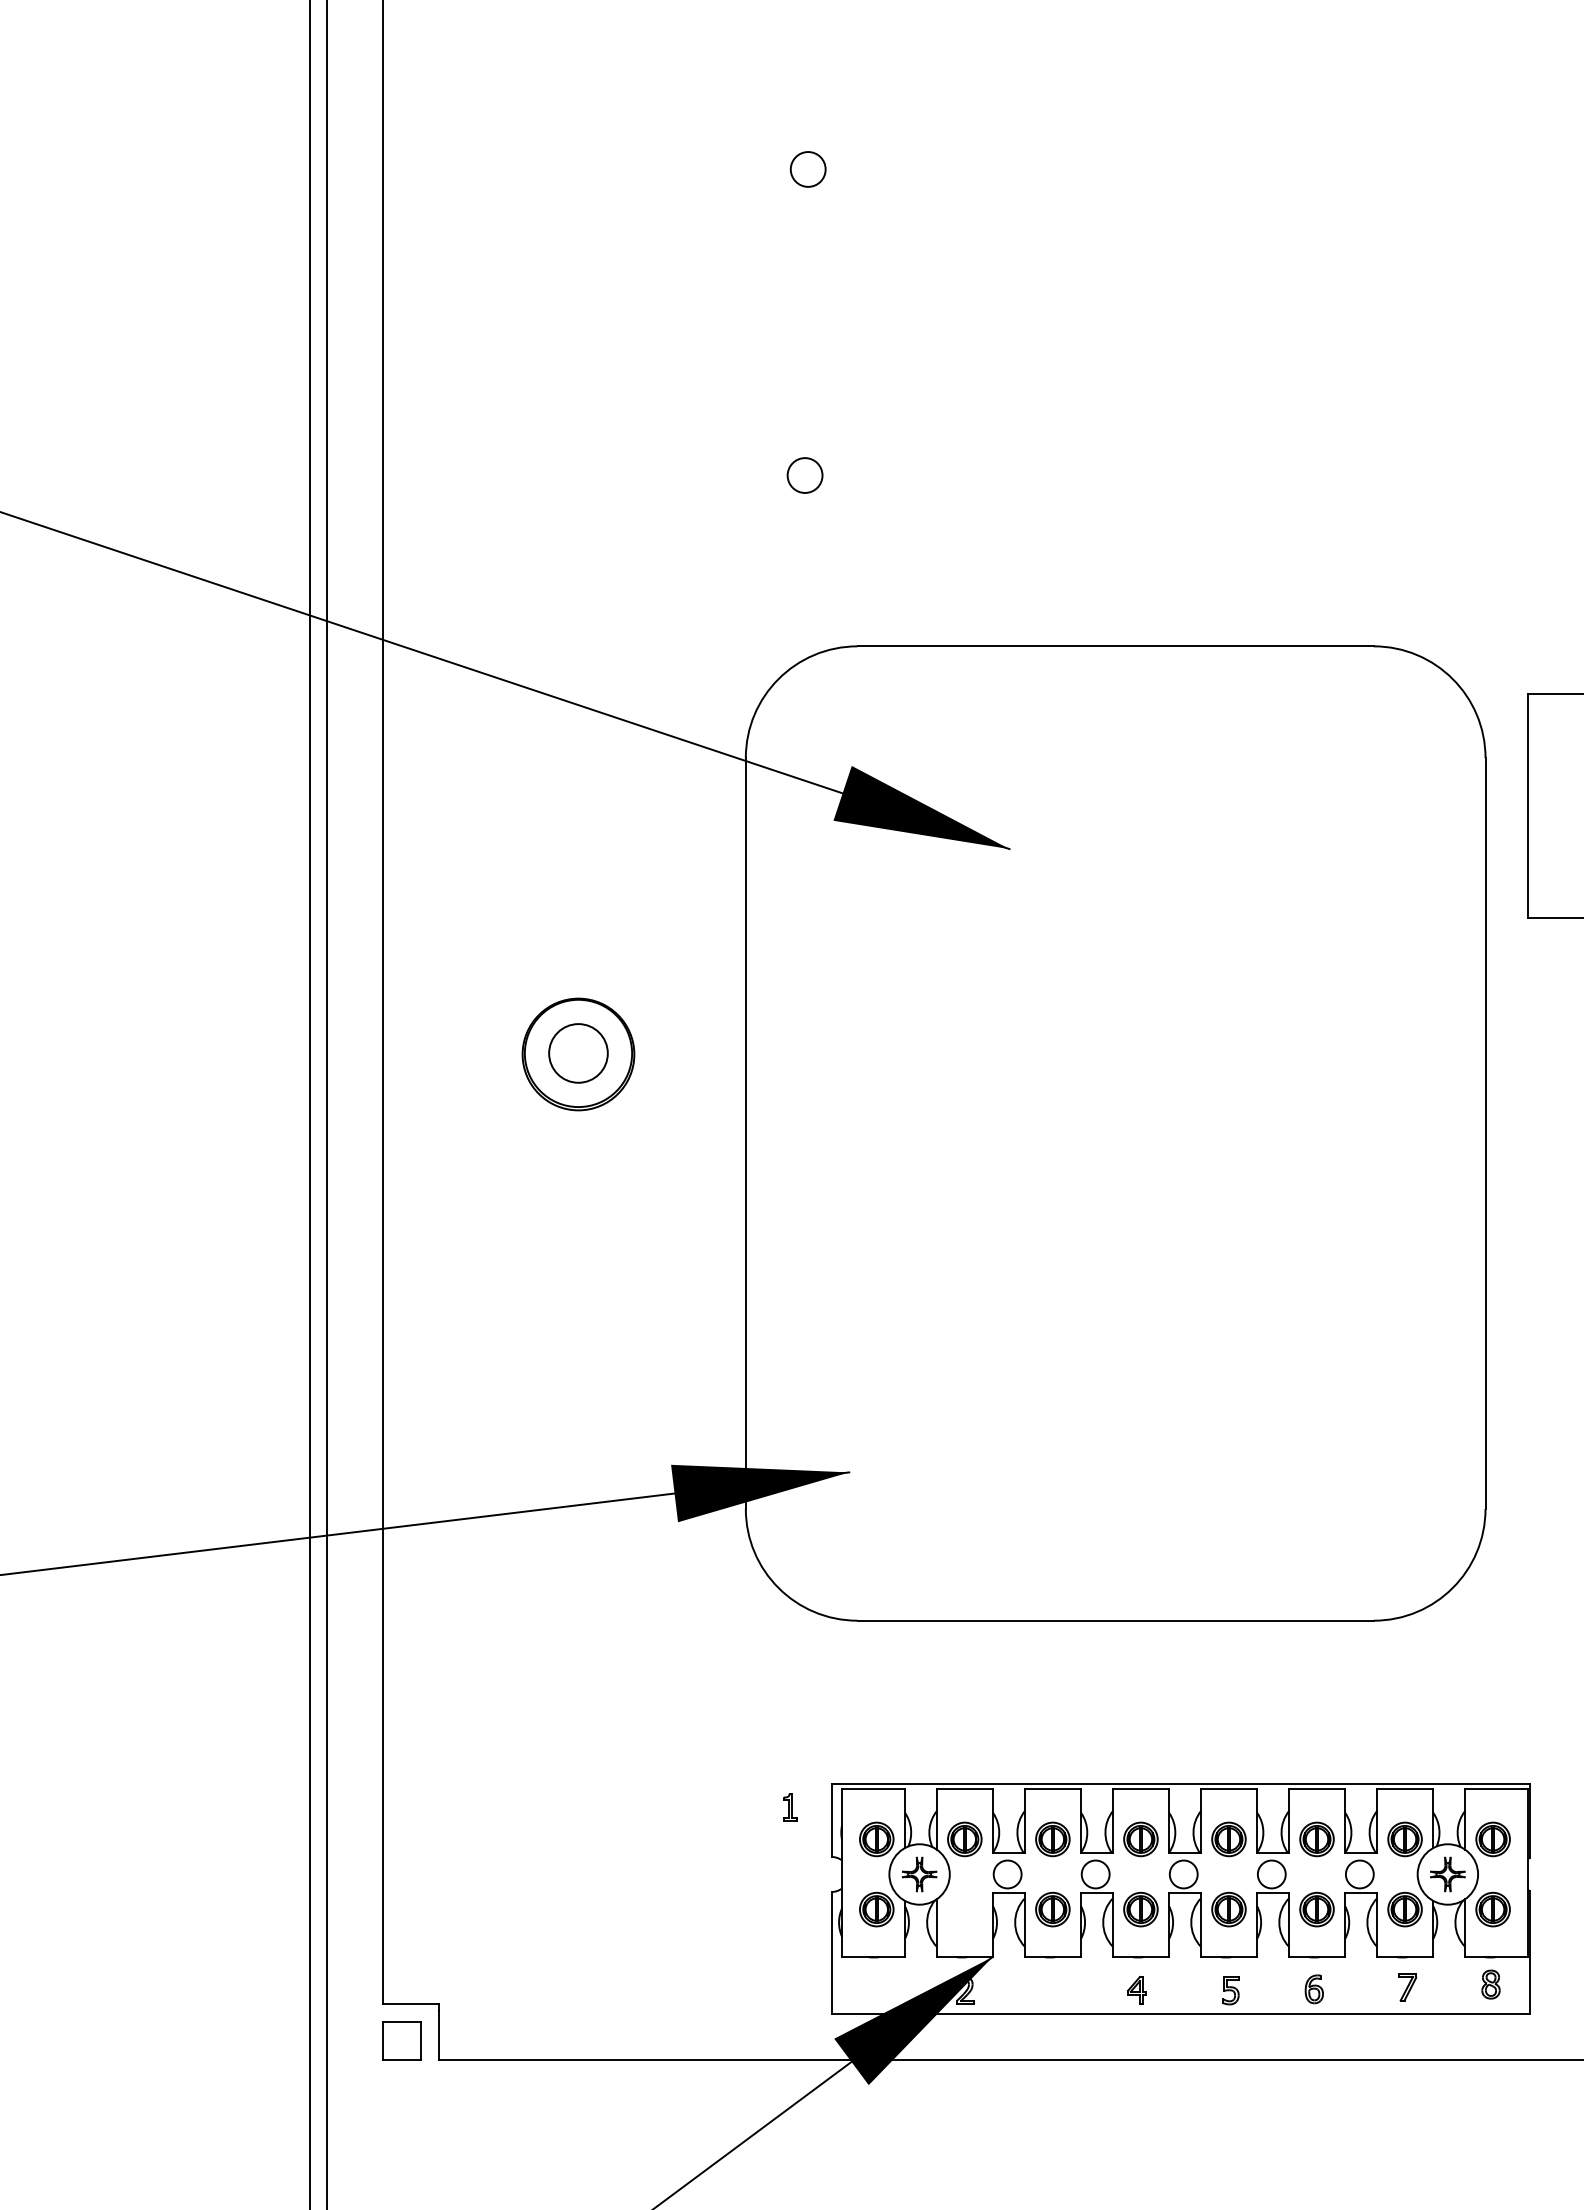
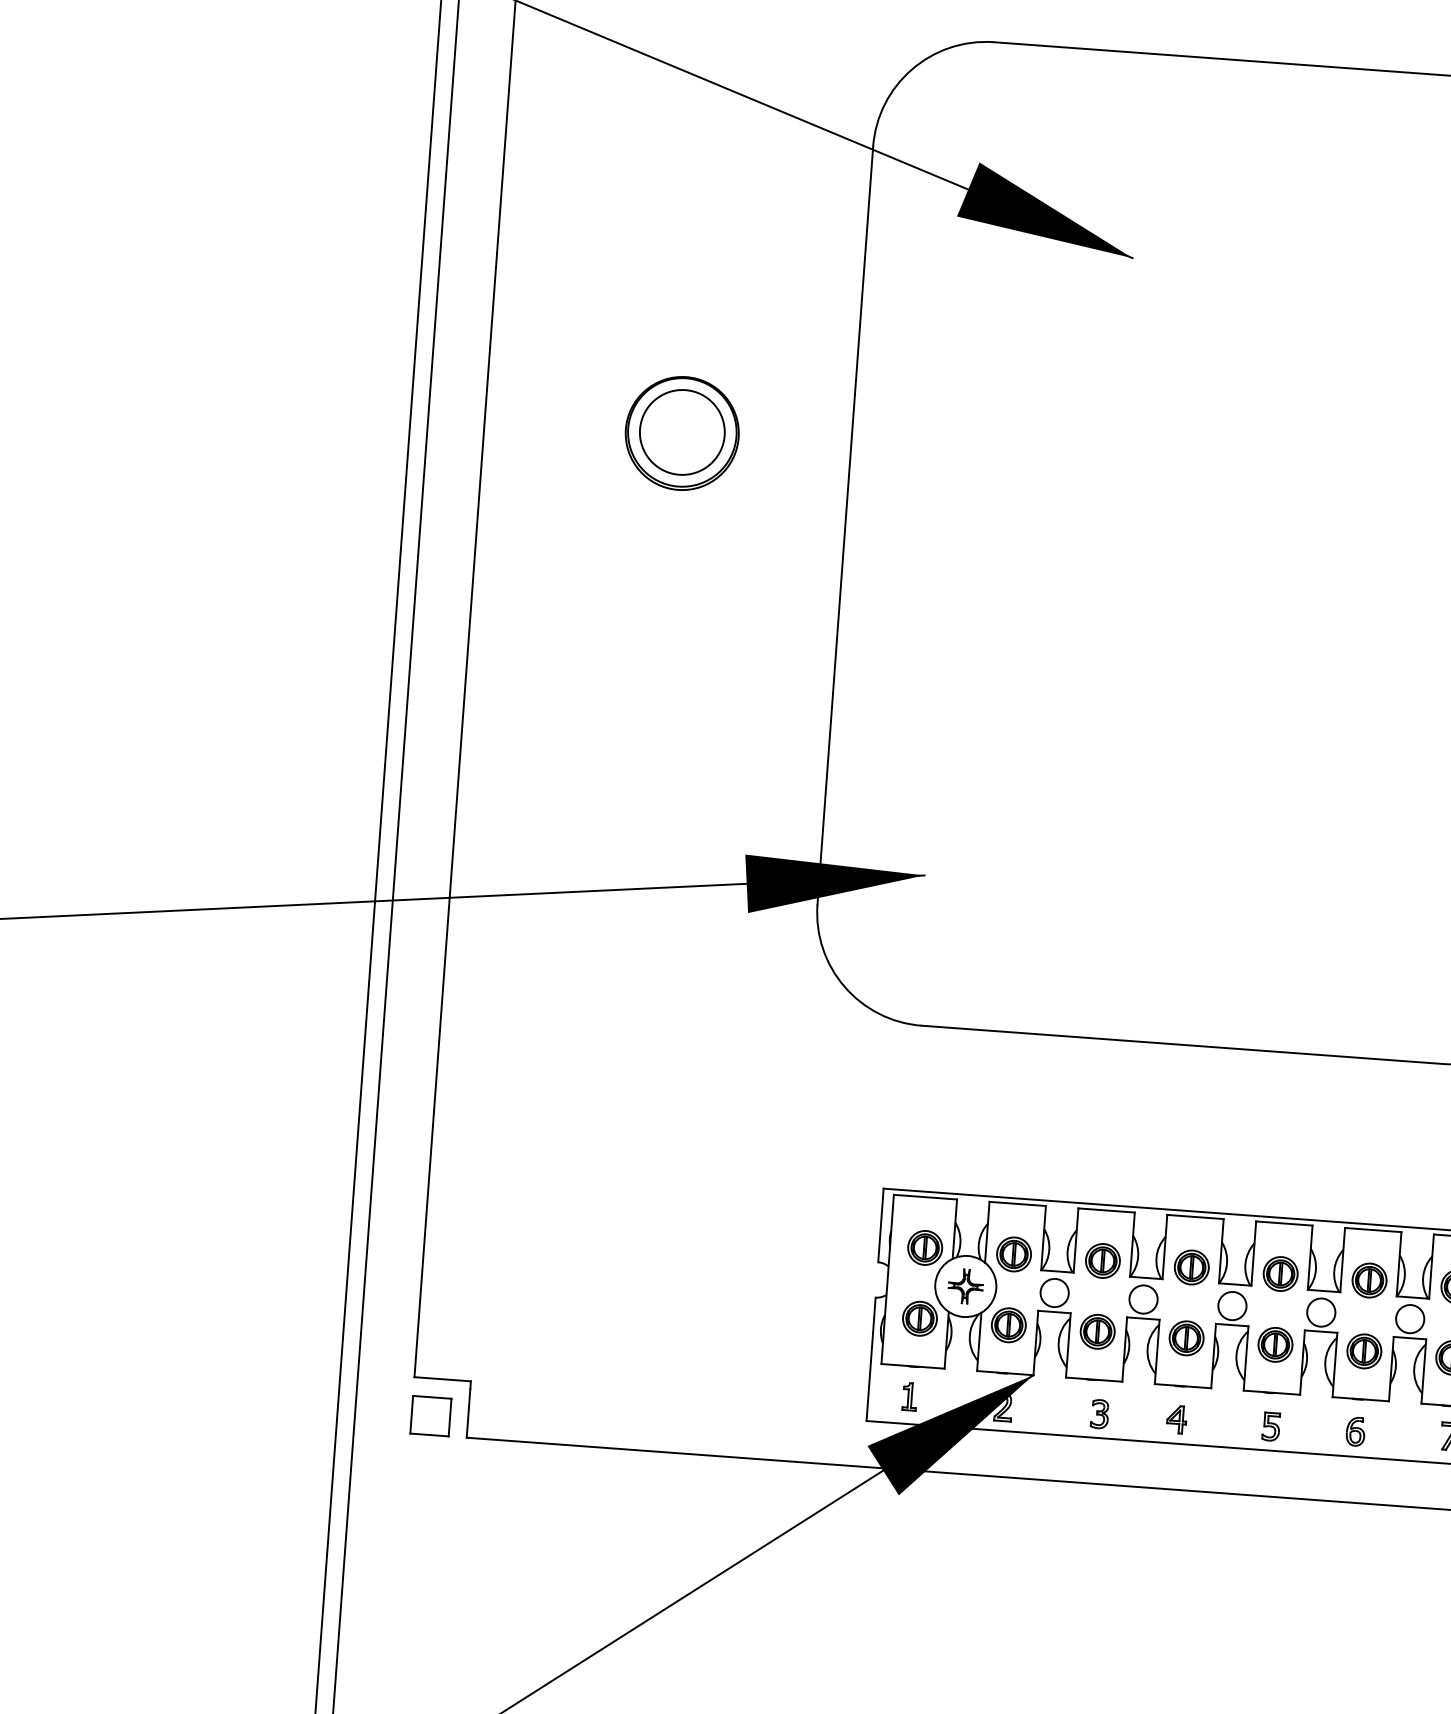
circle: (578, 1053) -> (682, 432), size x1.43
part: (790, 1807) -> (909, 1397), moved
part: (964, 1909) -> (1008, 1325), added
part: (1060, 1990) -> (1099, 1414), added

